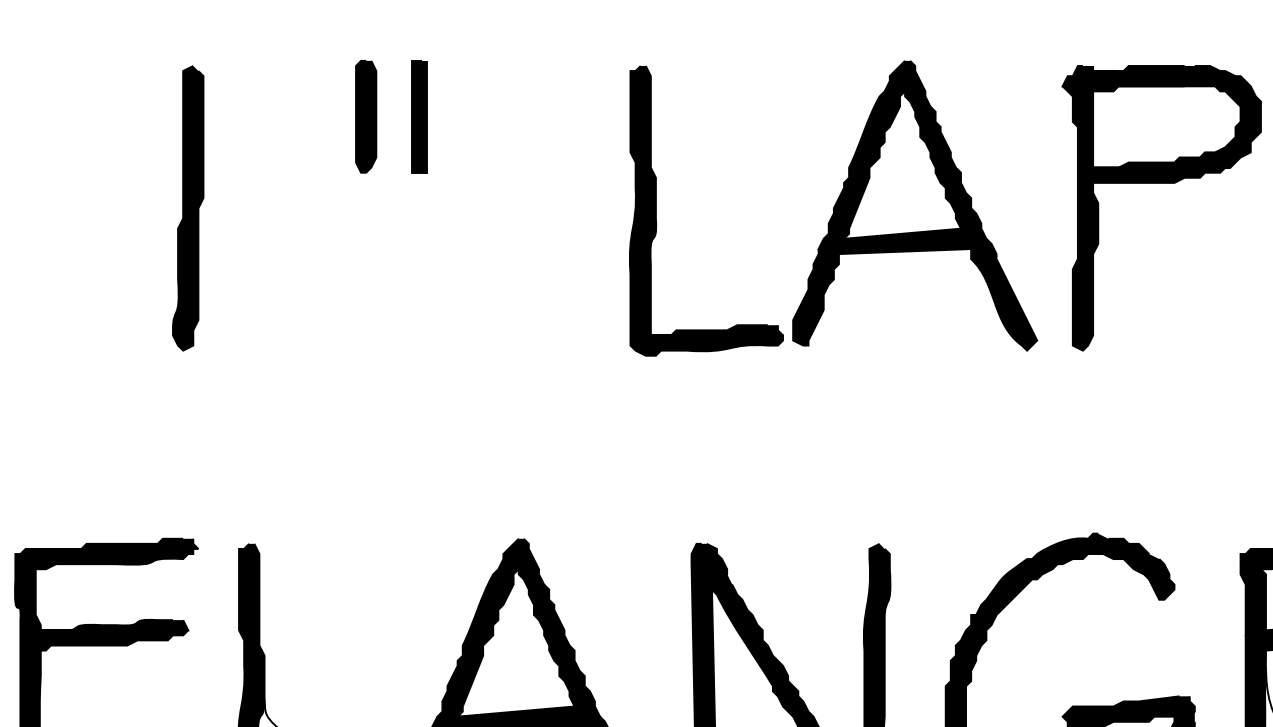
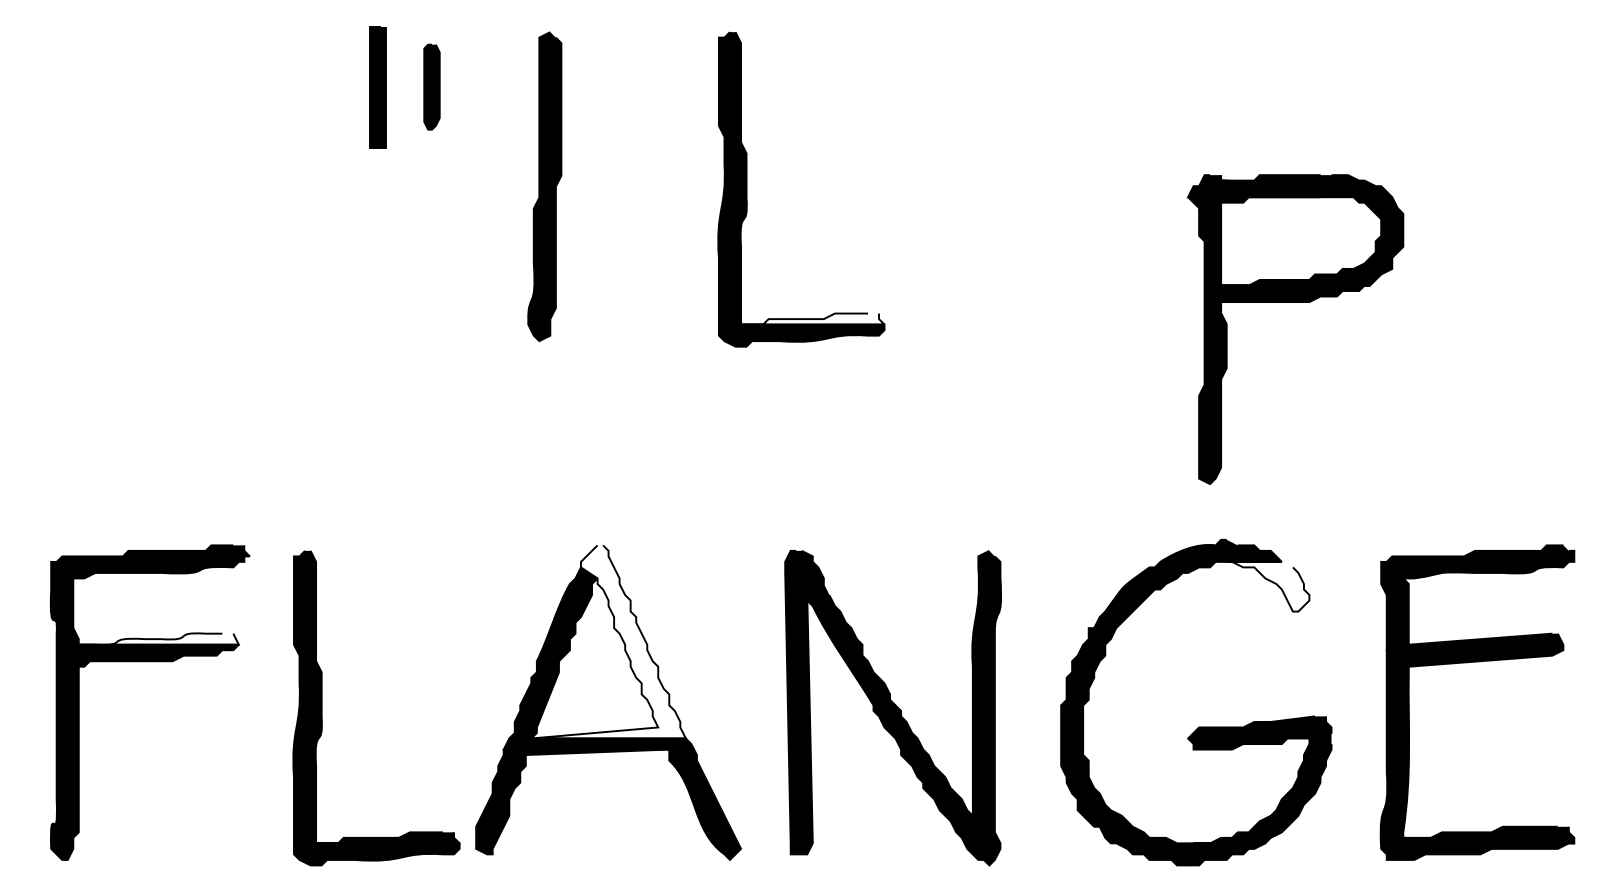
part: (365, 116) -> (431, 86), size x0.7
part: (419, 116) -> (377, 87), moved
part: (1161, 183) -> (1295, 302), moved
part: (914, 206) -> (1027, 184), removed
part: (187, 208) -> (544, 186), moved
fill: (716, 329) -> (812, 318), removed
fill: (1135, 576) -> (1267, 586), removed
fill: (114, 625) -> (158, 639), removed
fill: (528, 627) -> (608, 641), removed

